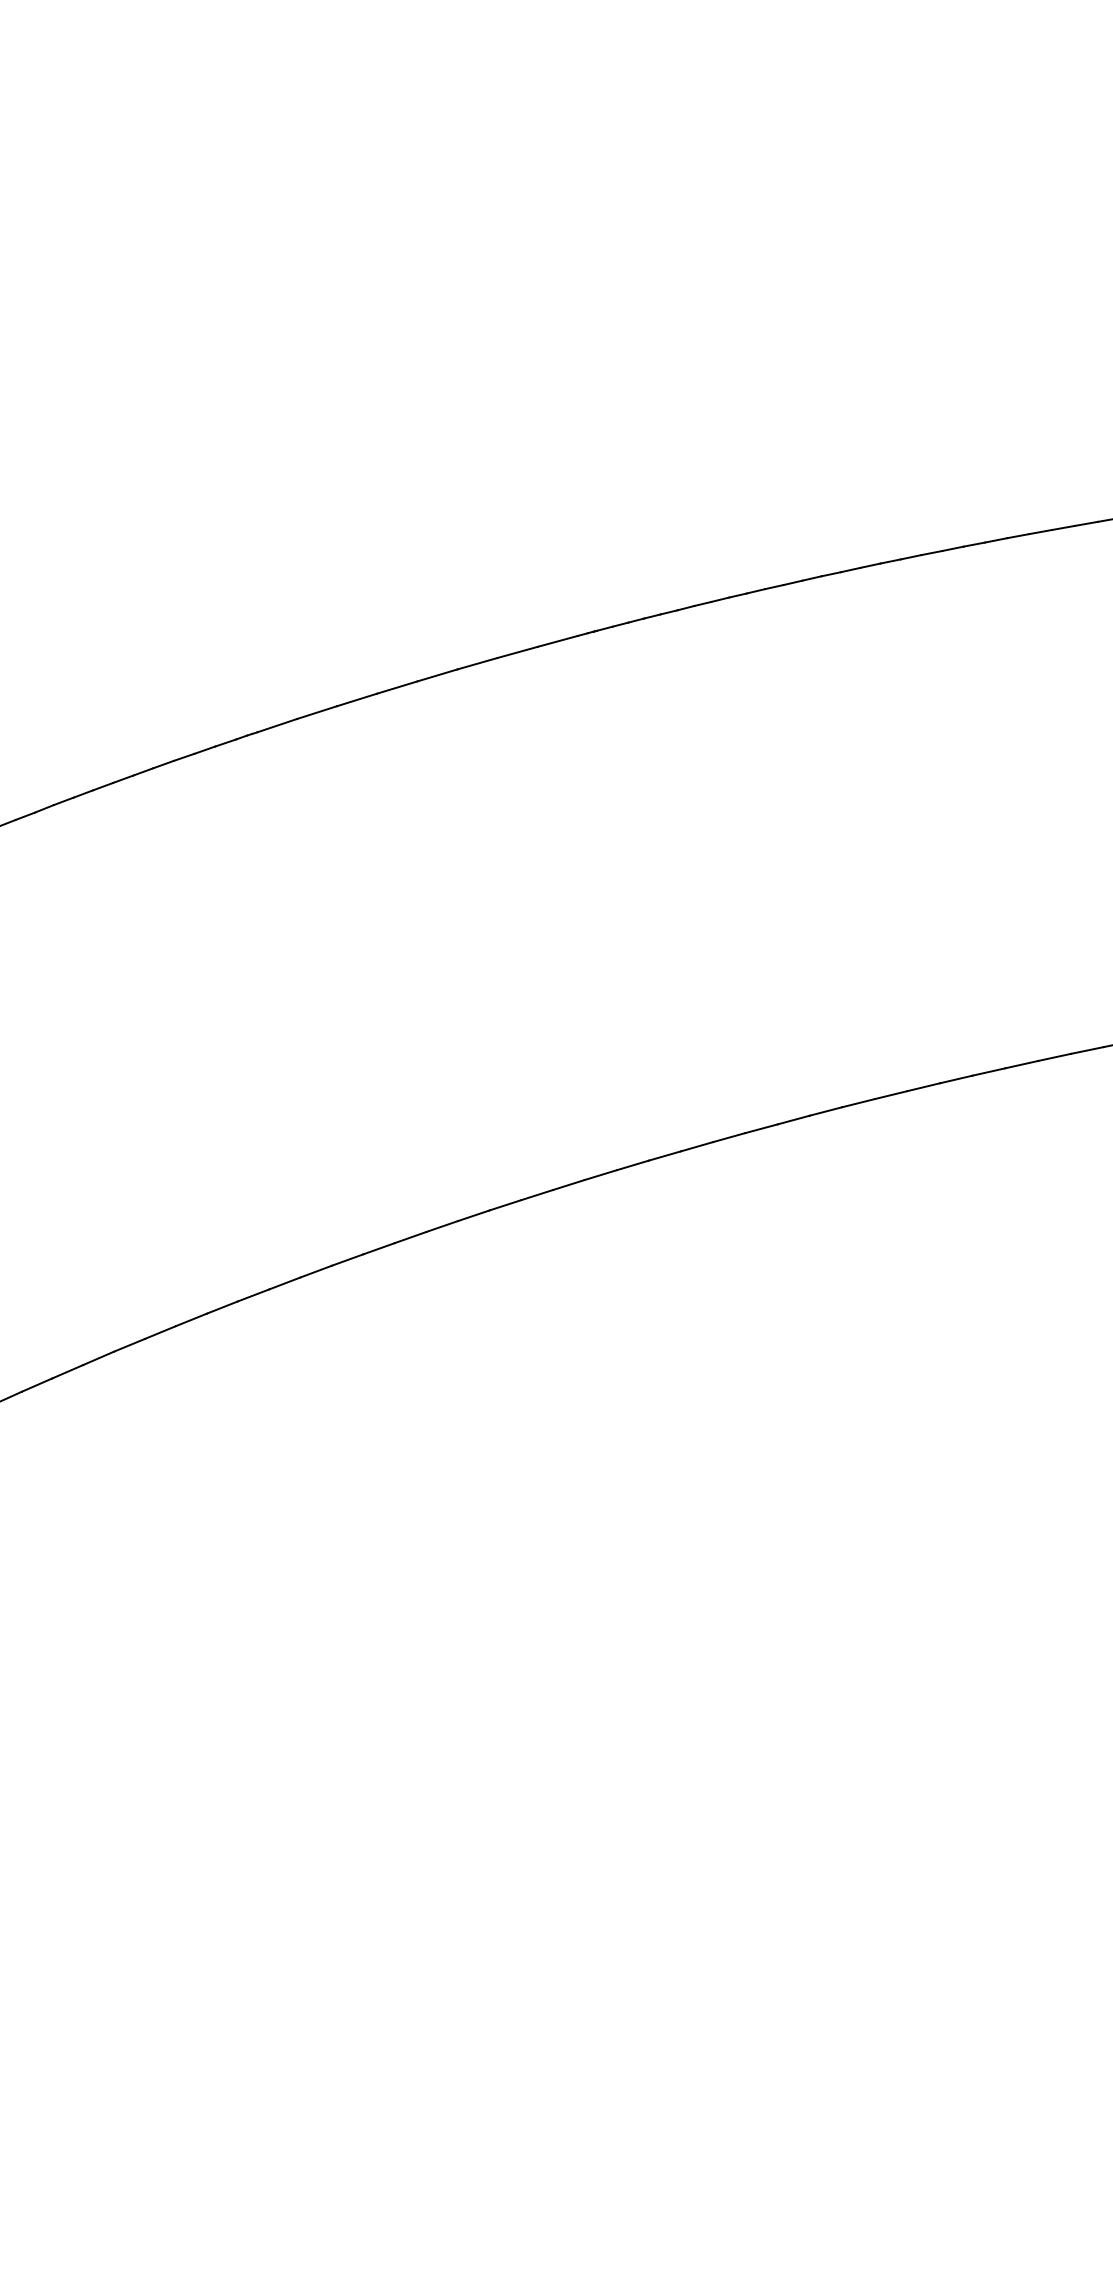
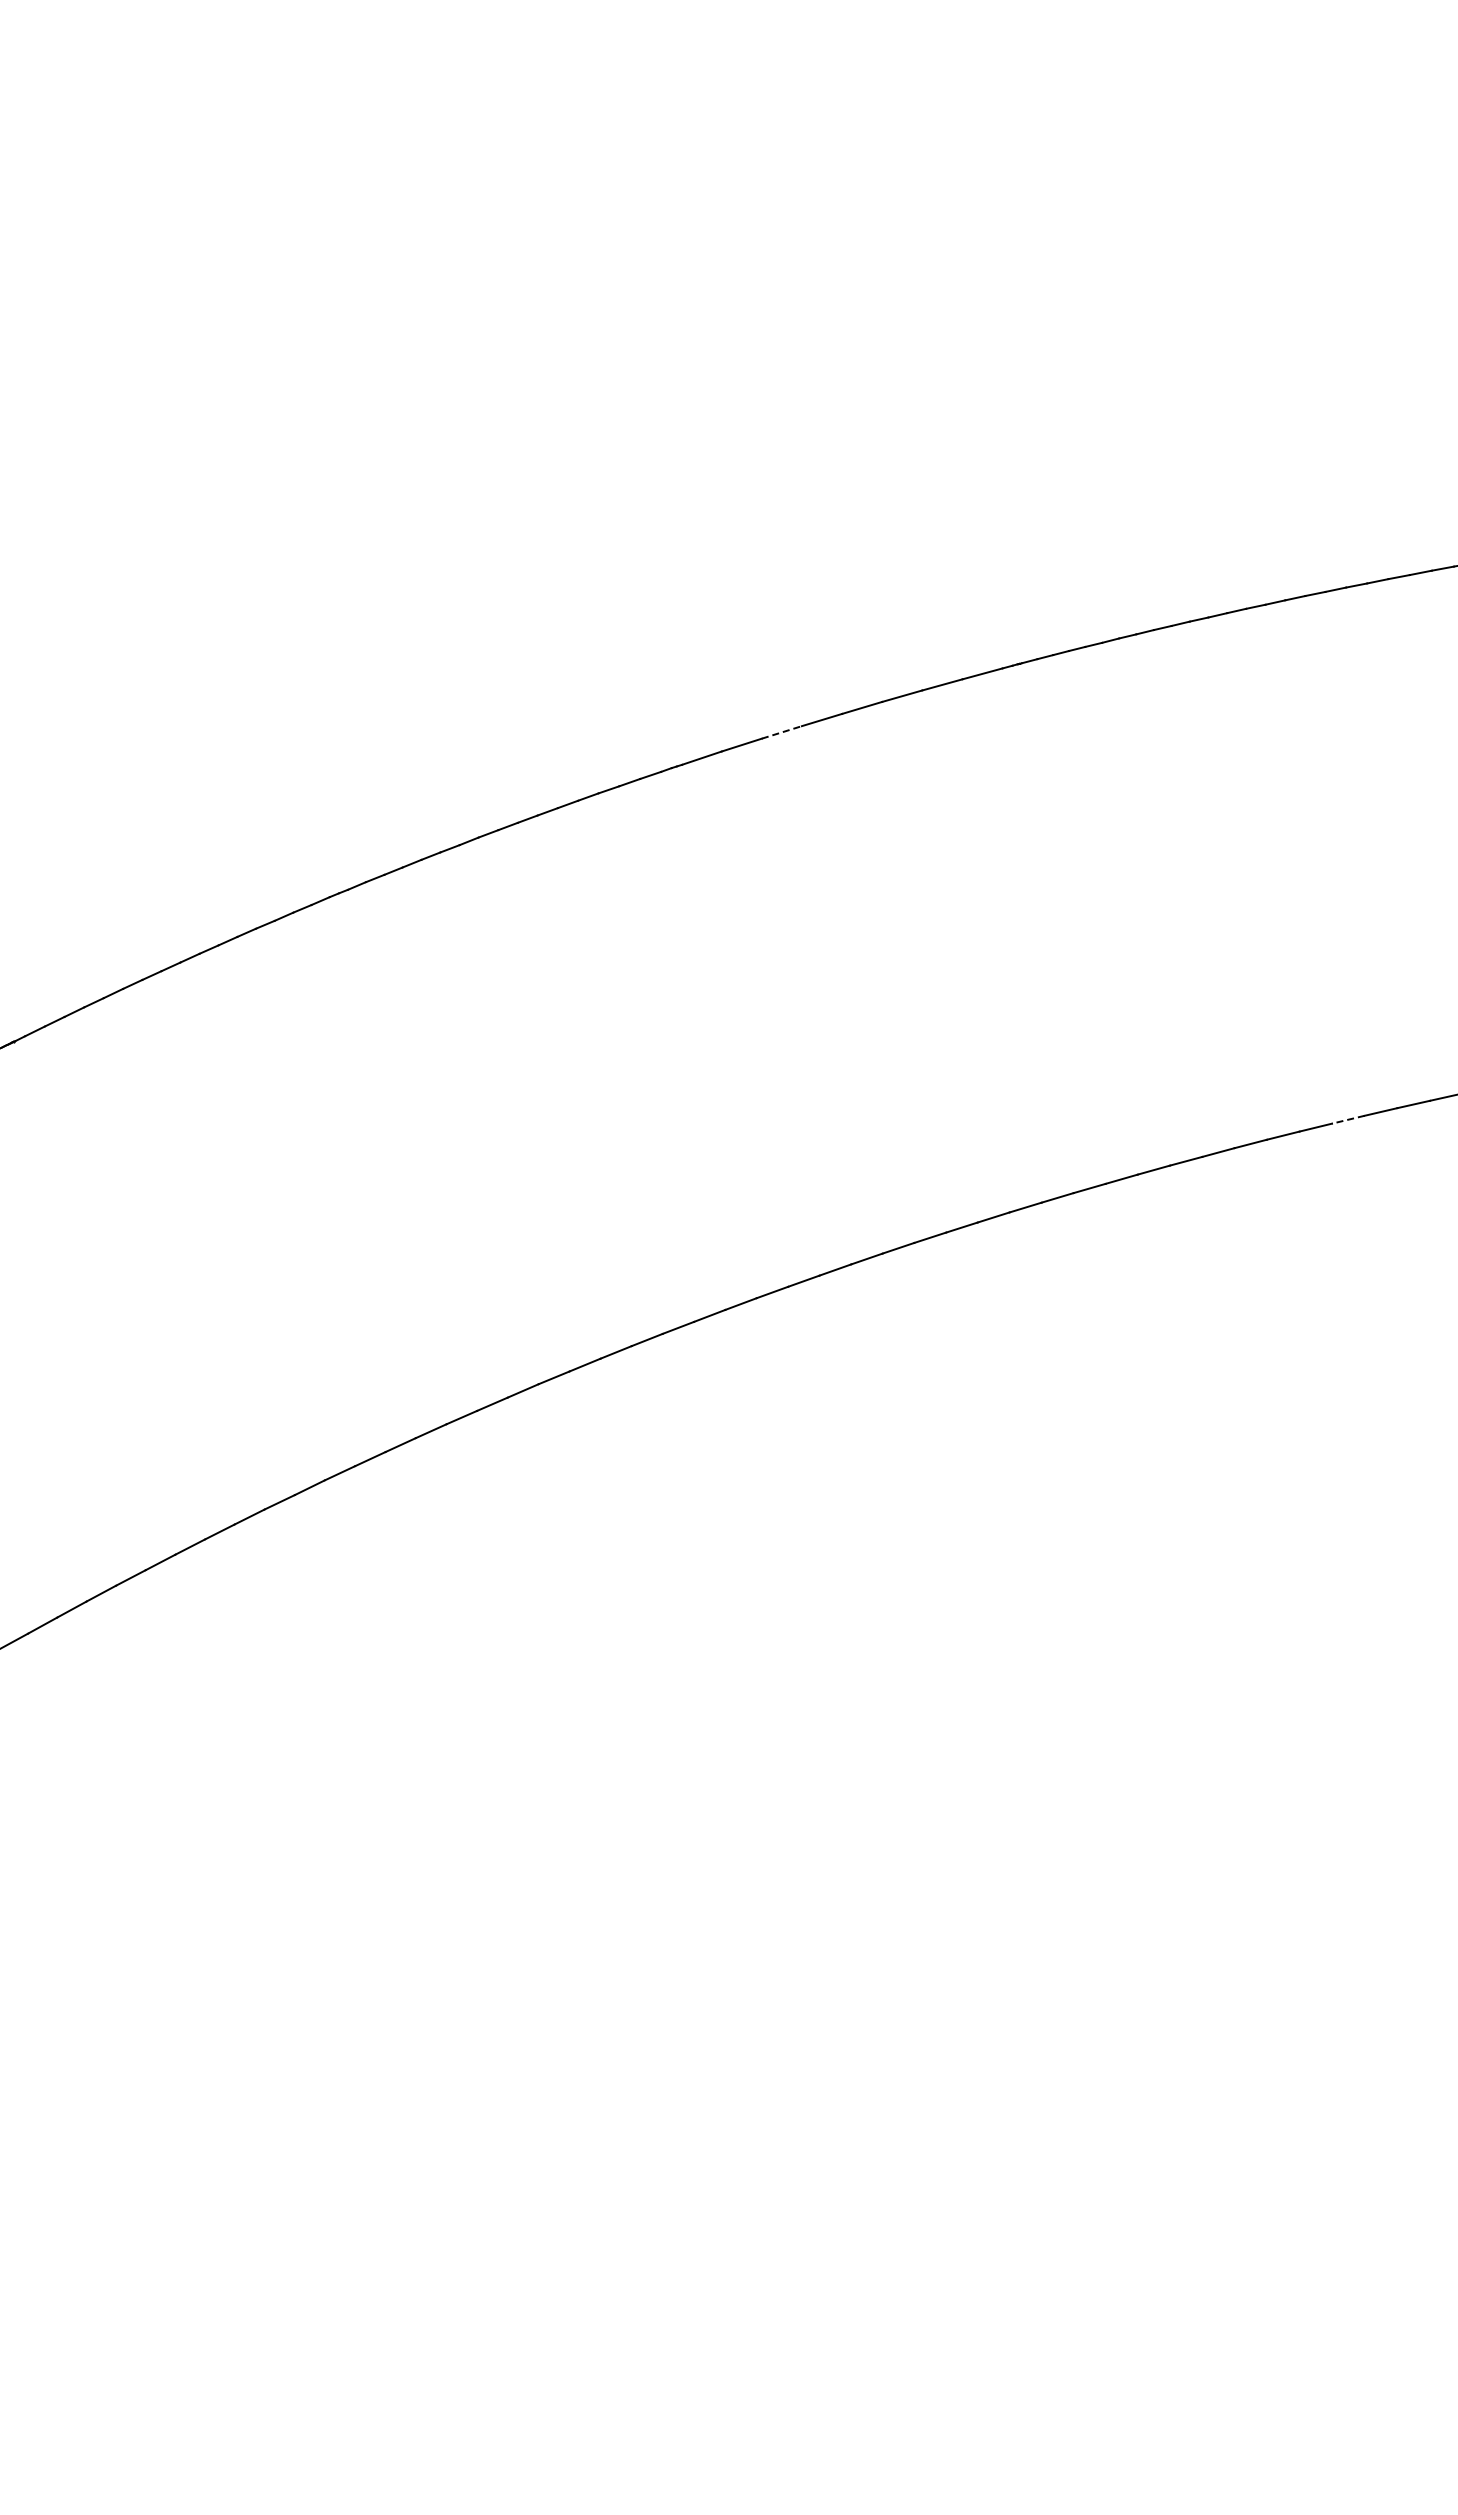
line: (356, 700) -> (781, 732), solid -> dashed
line: (923, 1087) -> (1348, 1119), solid -> dashed

